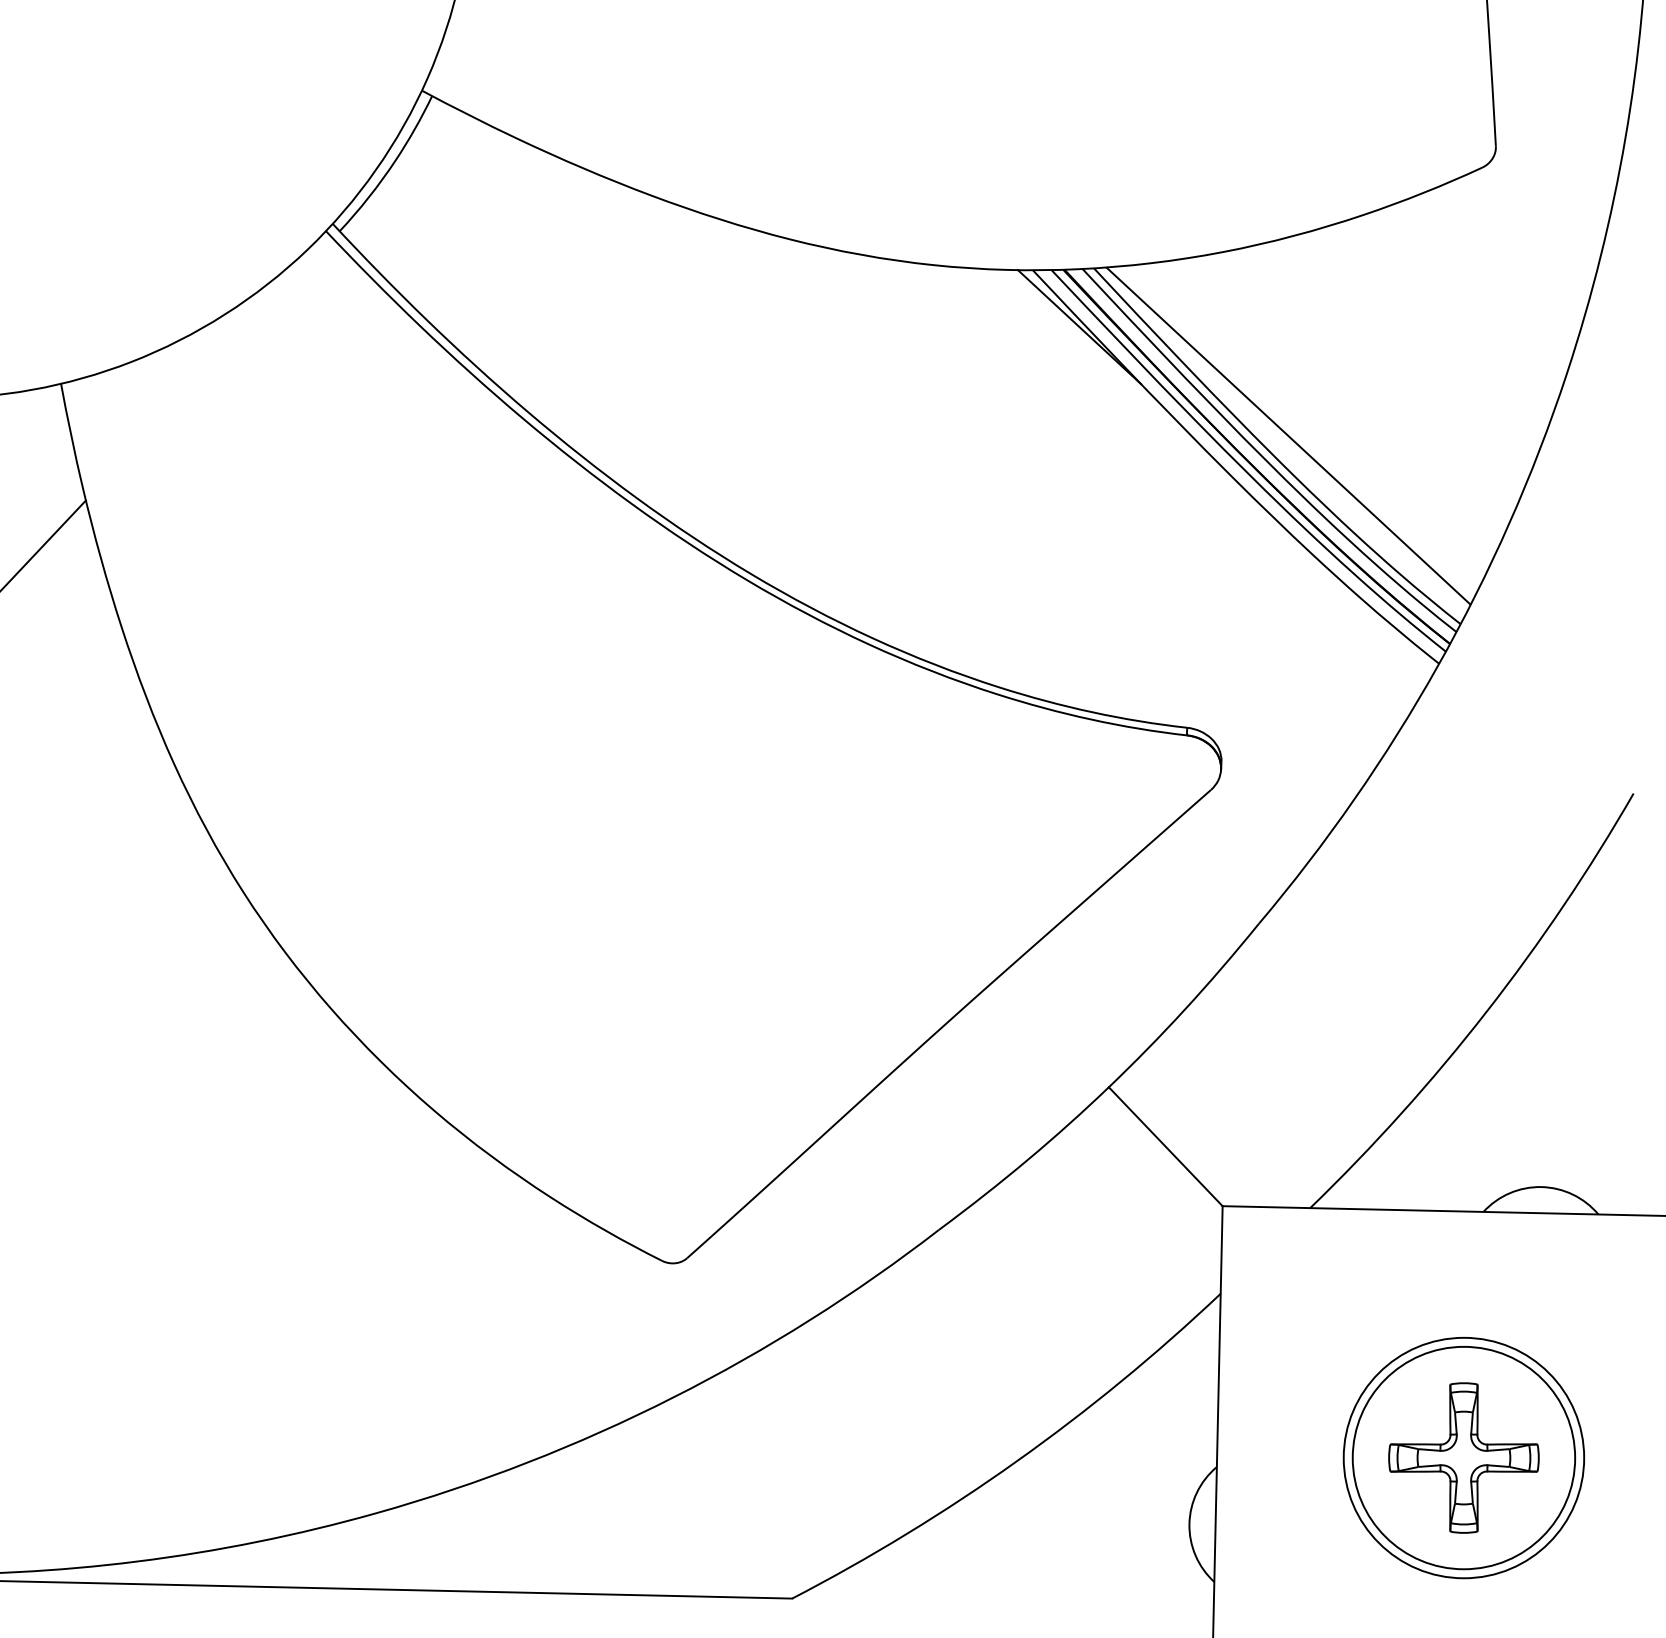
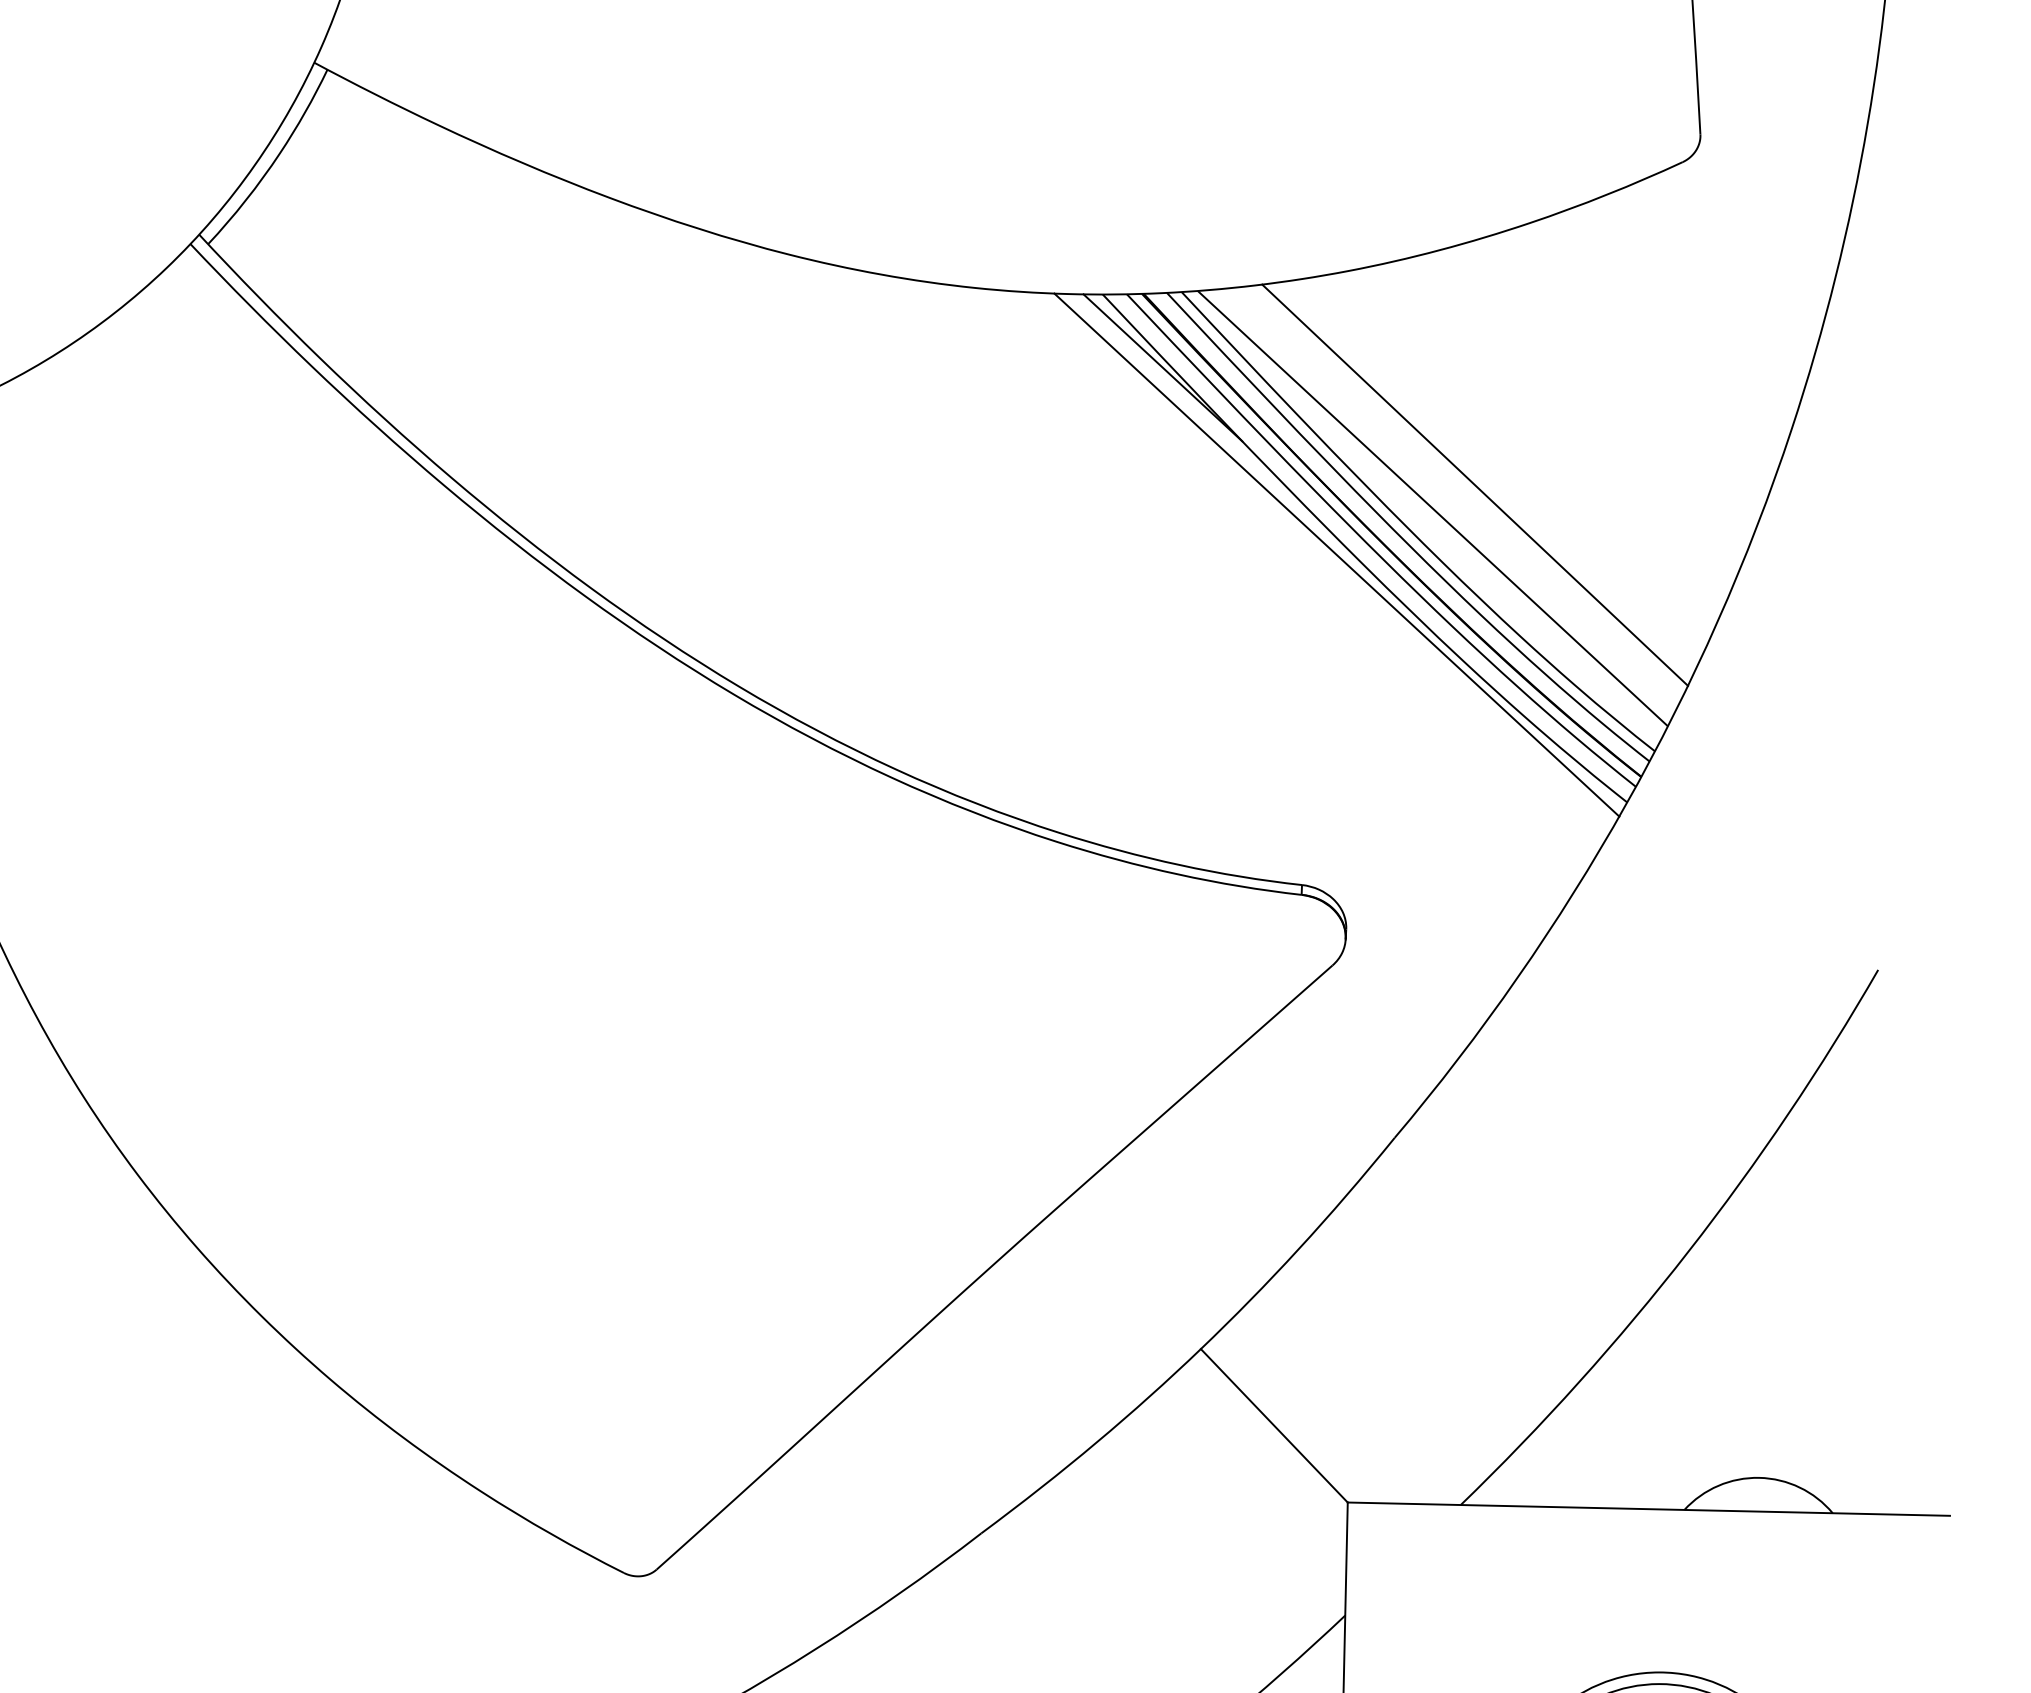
line: (1321, 417) -> (1475, 484), added
line: (1214, 471) -> (1337, 554), added

